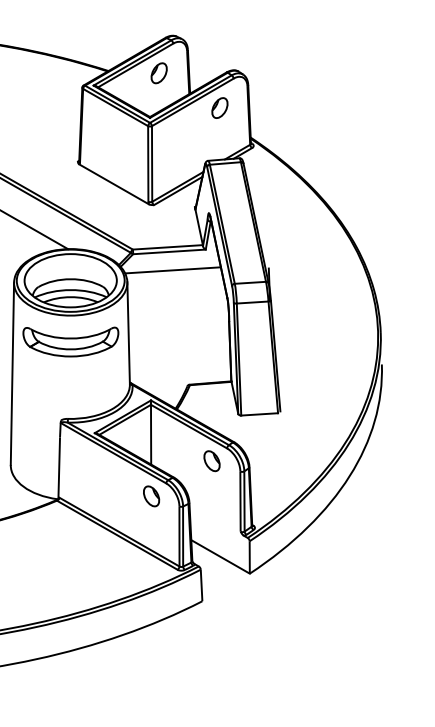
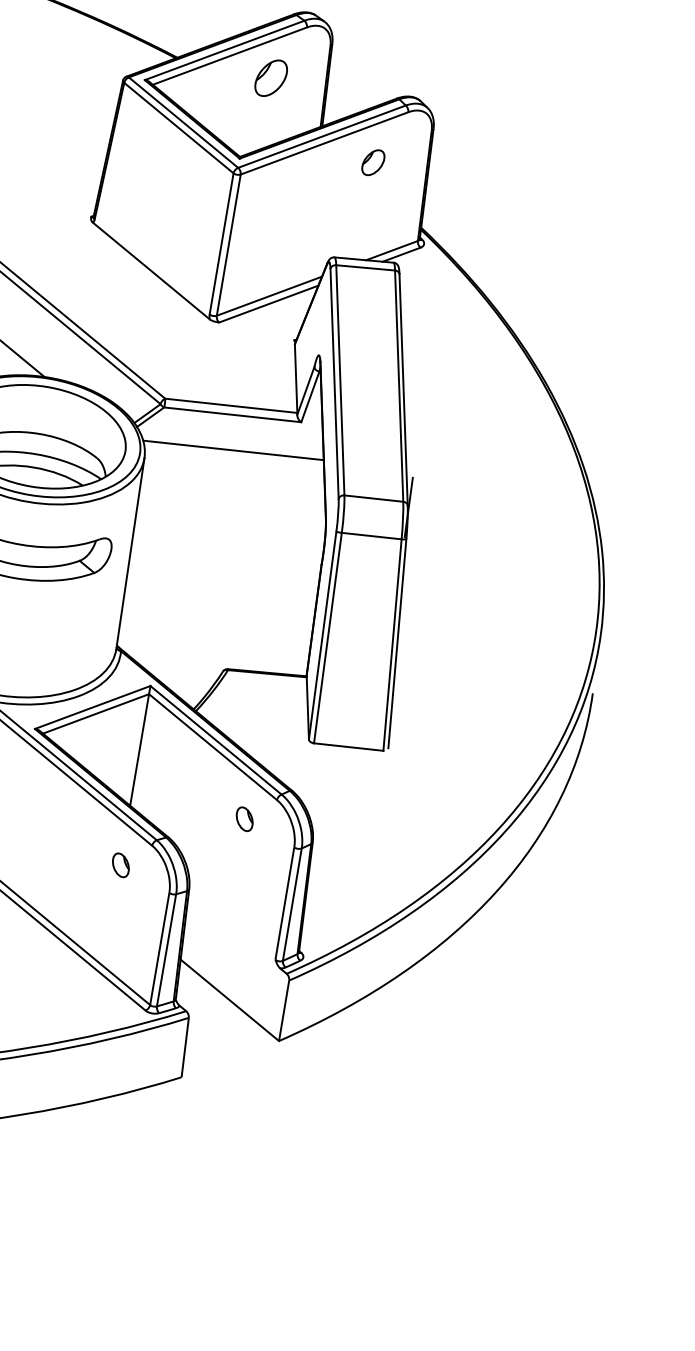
part: (219, 107) -> (372, 161), size x0.7
part: (211, 461) -> (243, 819), size x0.6
part: (151, 496) -> (120, 865), size x0.6

